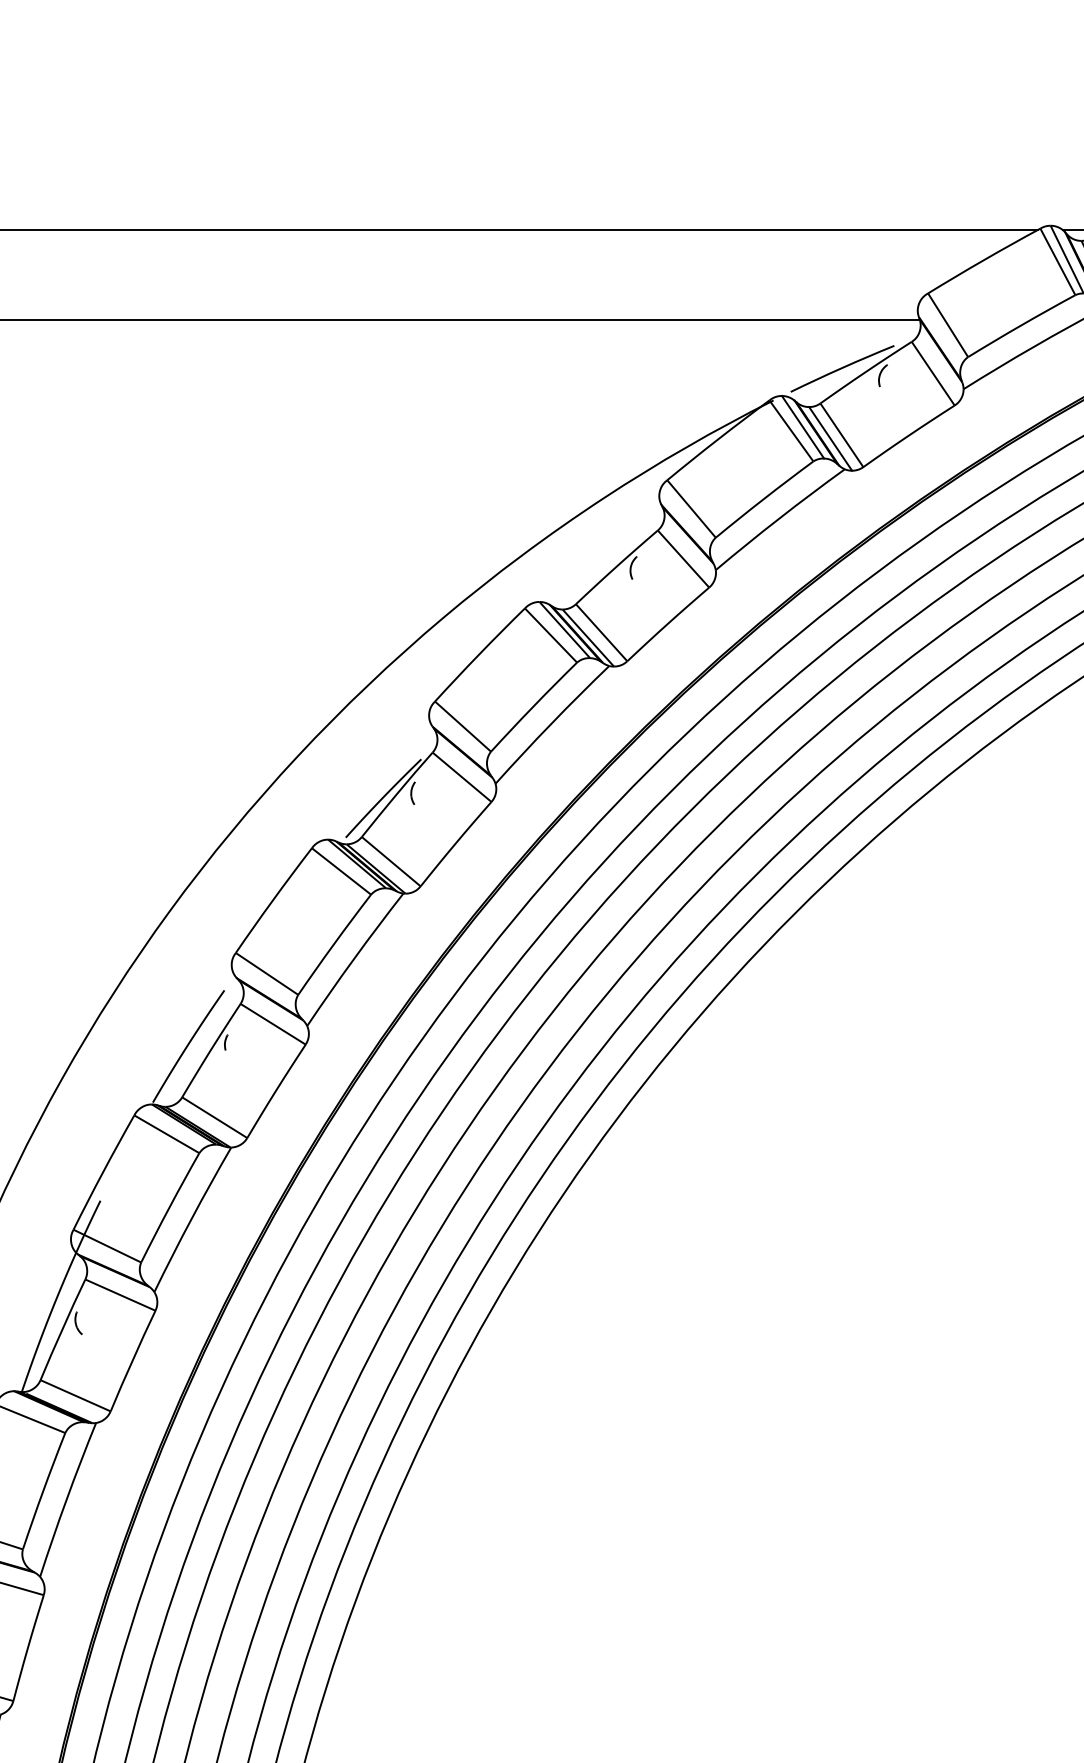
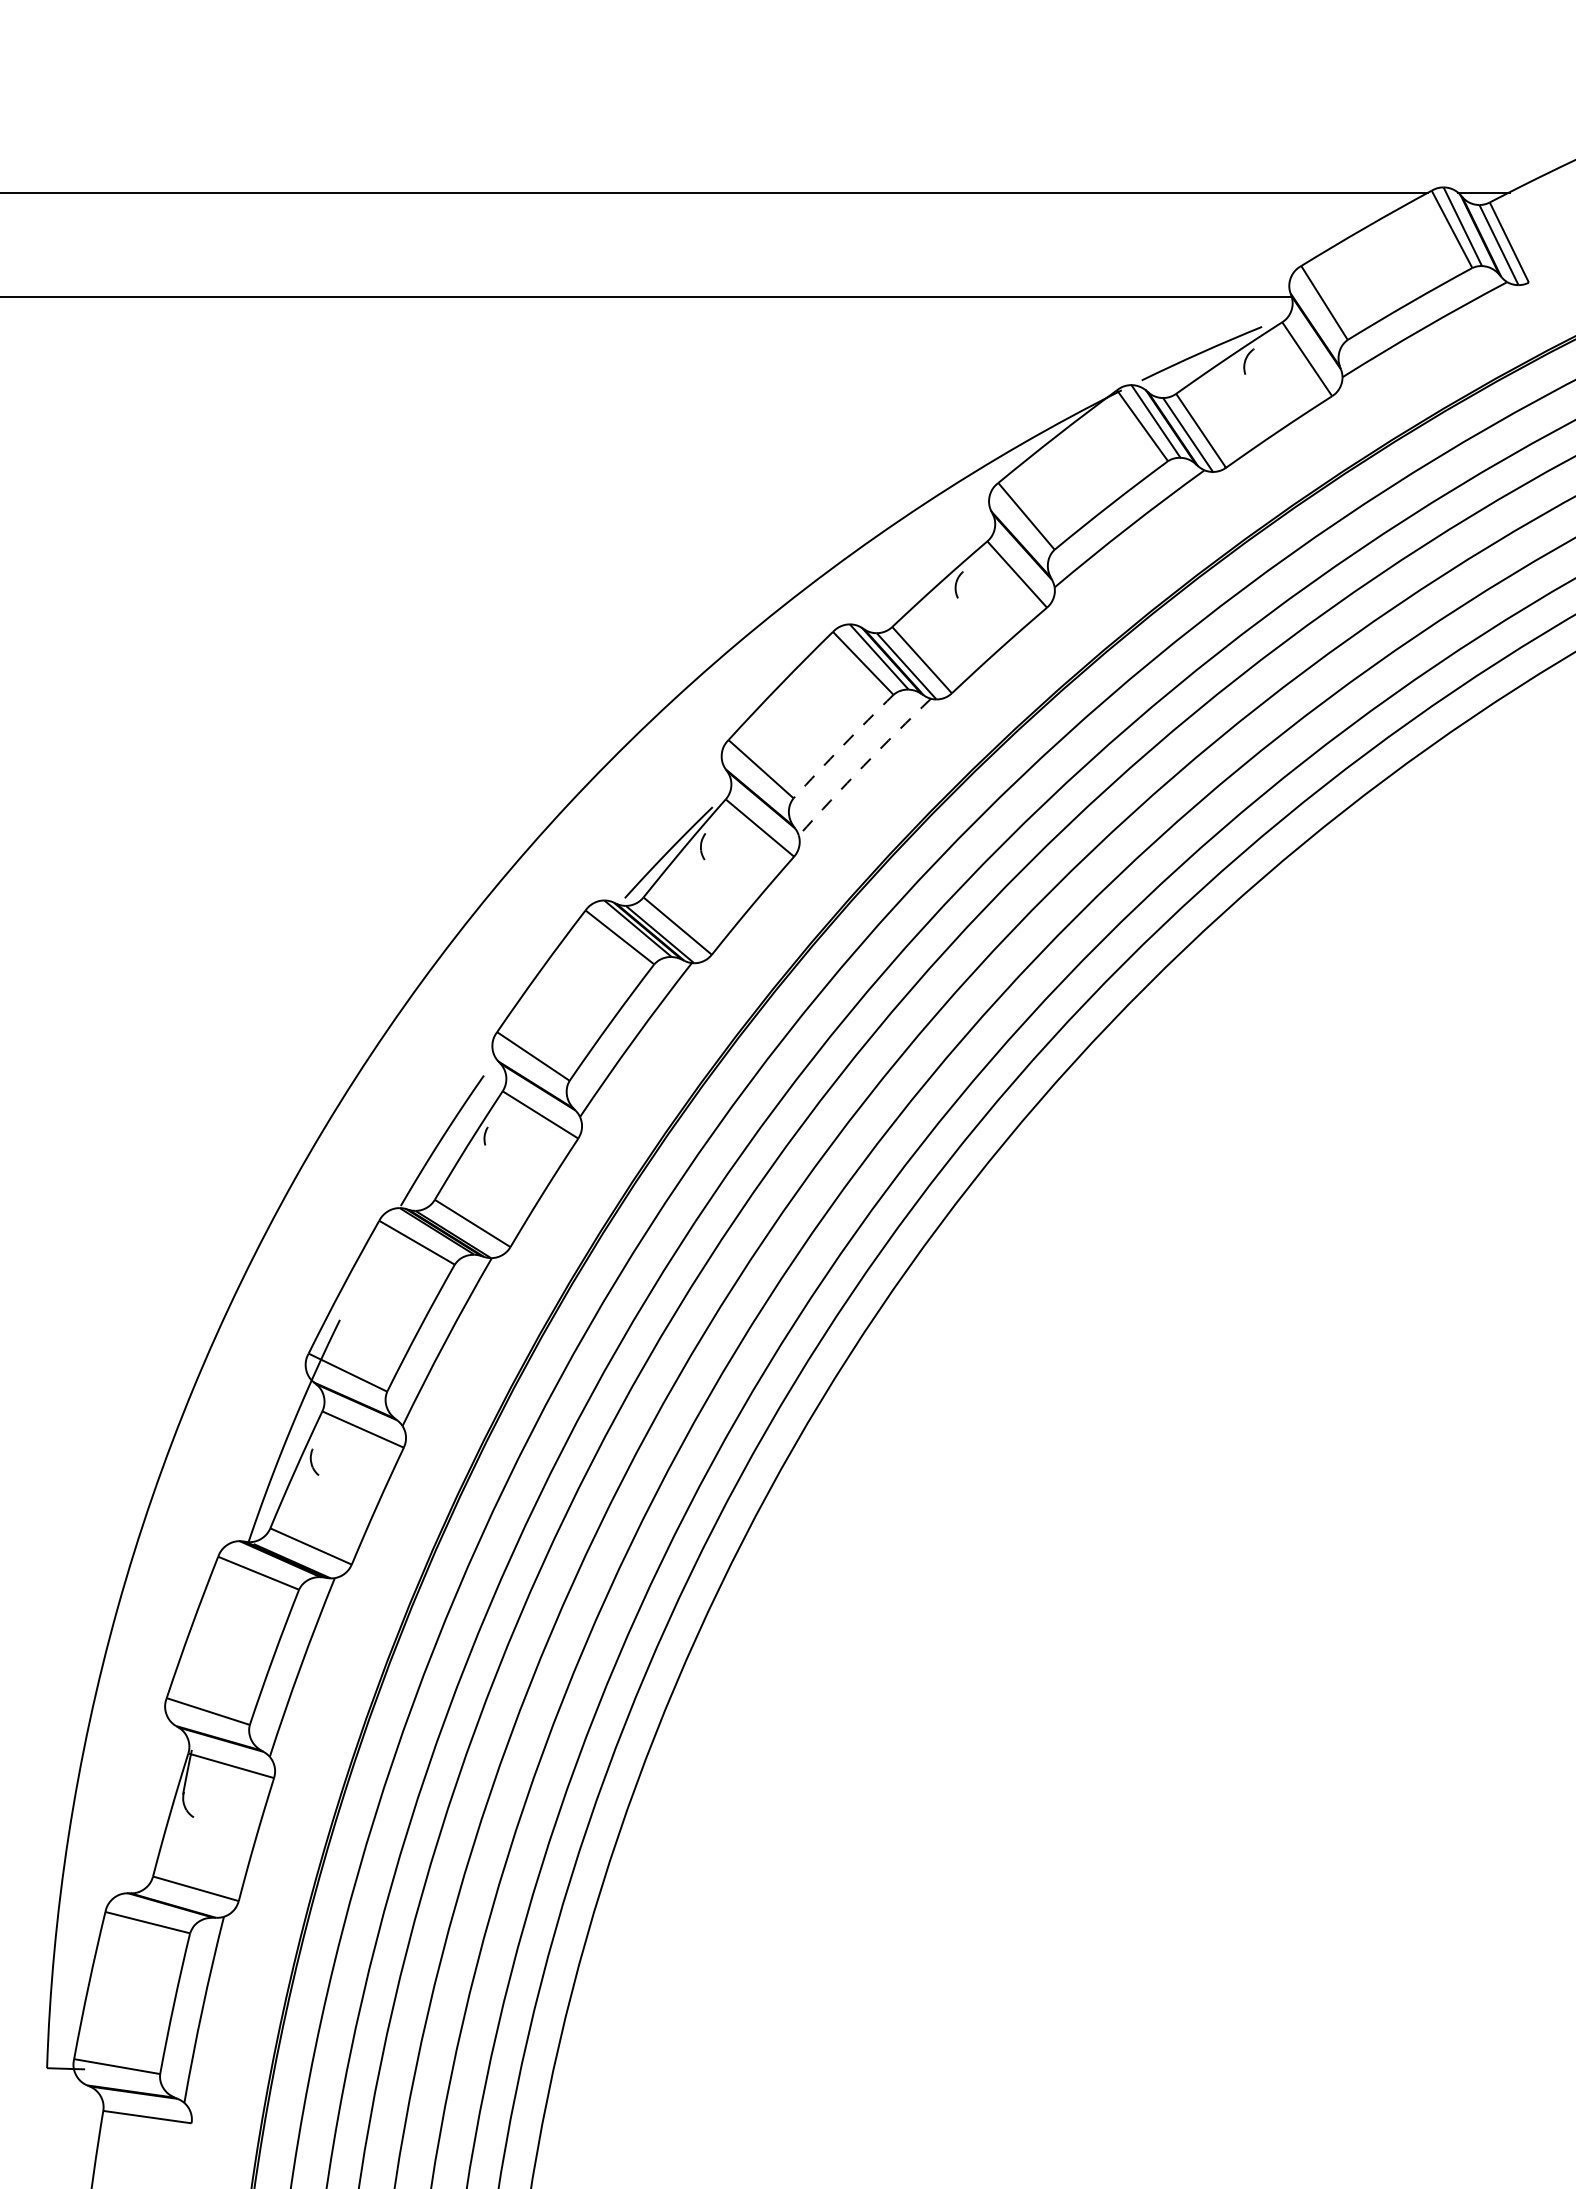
arc: (533, 706) -> (842, 745), solid -> dashed
arc: (551, 723) -> (863, 765), solid -> dashed

